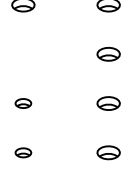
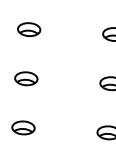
part: (23, 54) -> (29, 29), added
part: (23, 103) -> (26, 78), size x1.43
part: (23, 152) -> (23, 127), size x1.43

